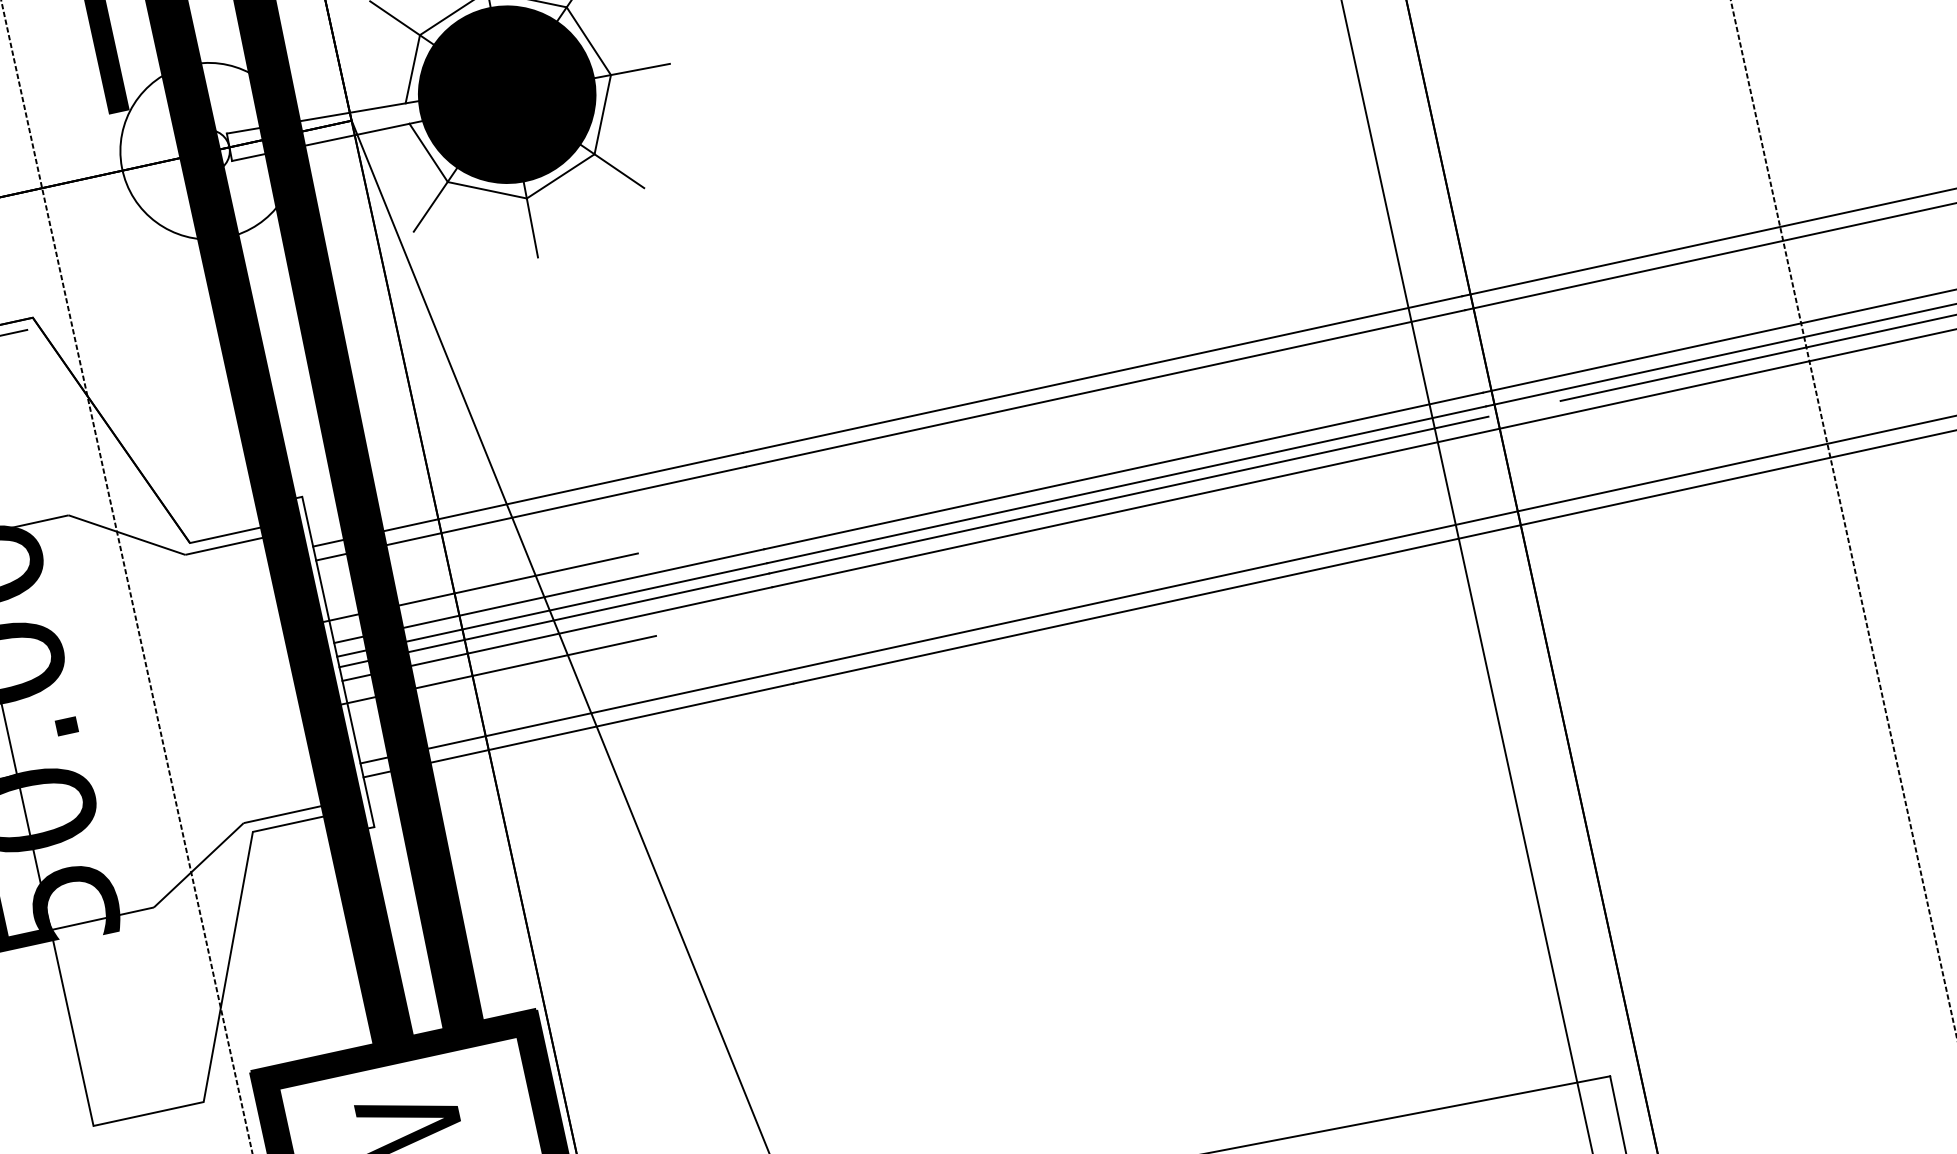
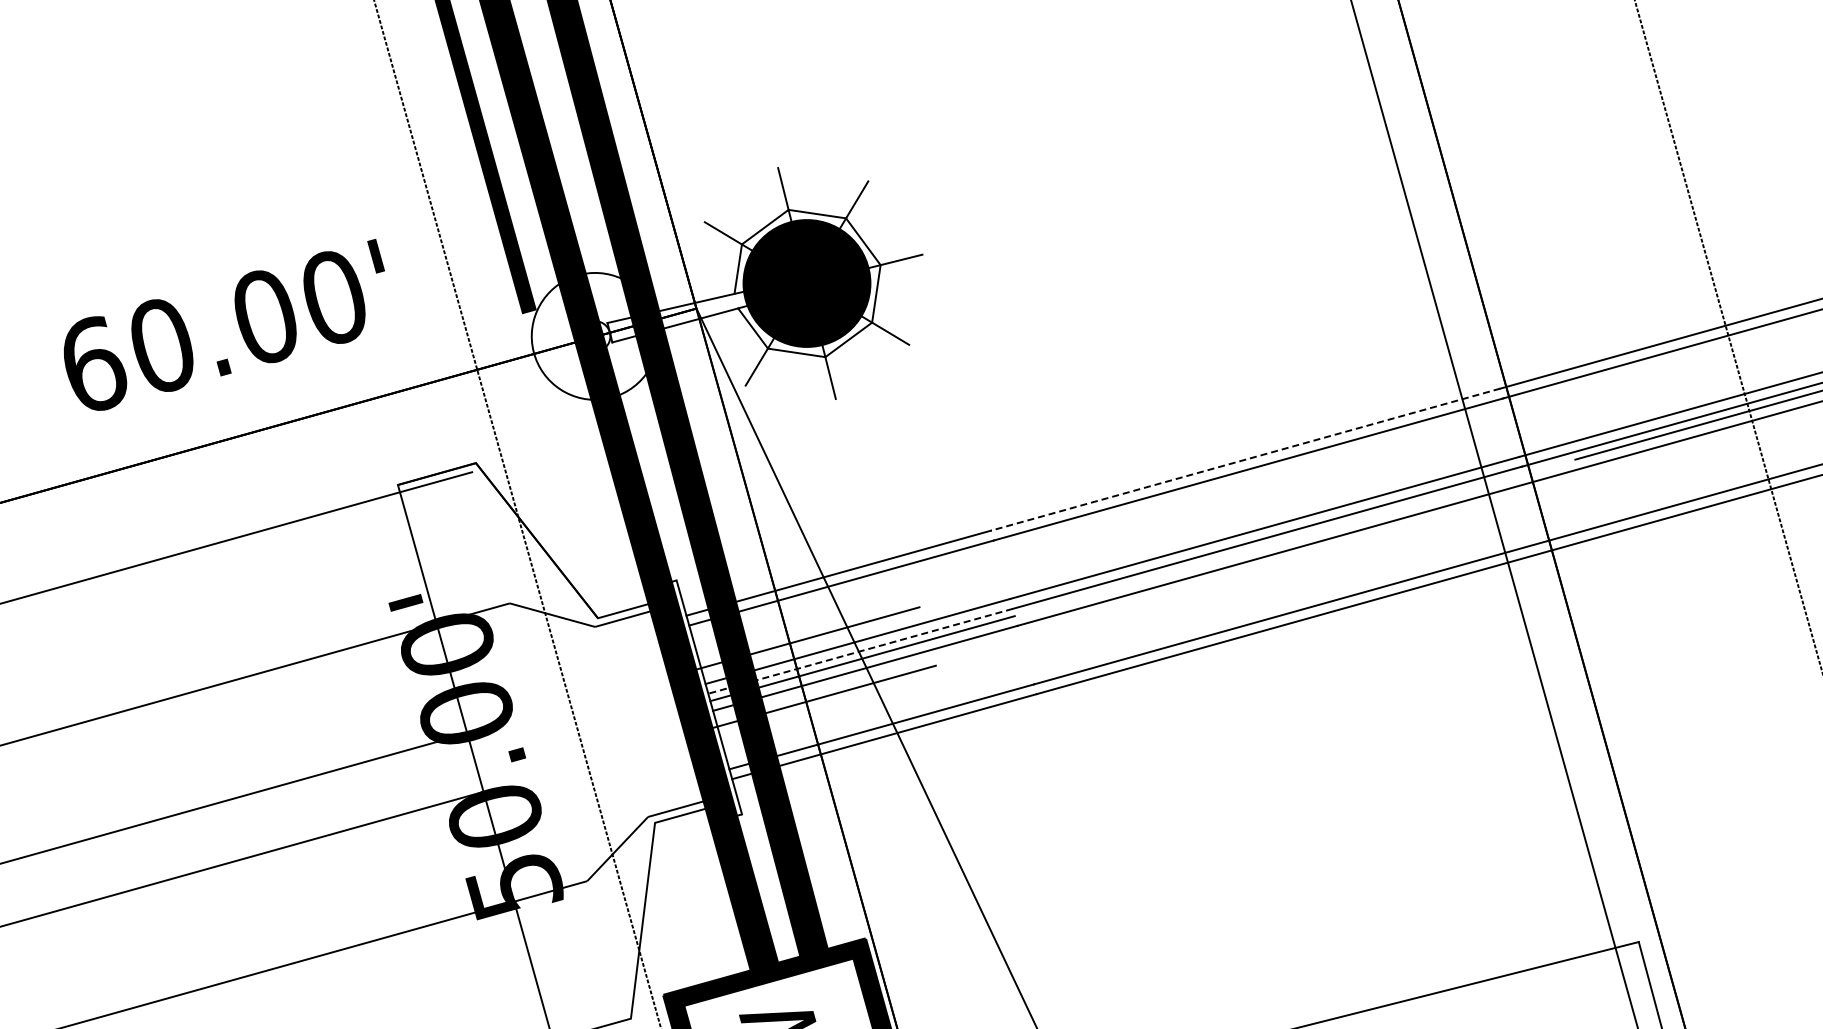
line: (1102, 374) -> (1245, 459), solid -> dashed
line: (1128, 494) -> (1269, 544), removed
line: (552, 610) -> (860, 651), solid -> dashed

